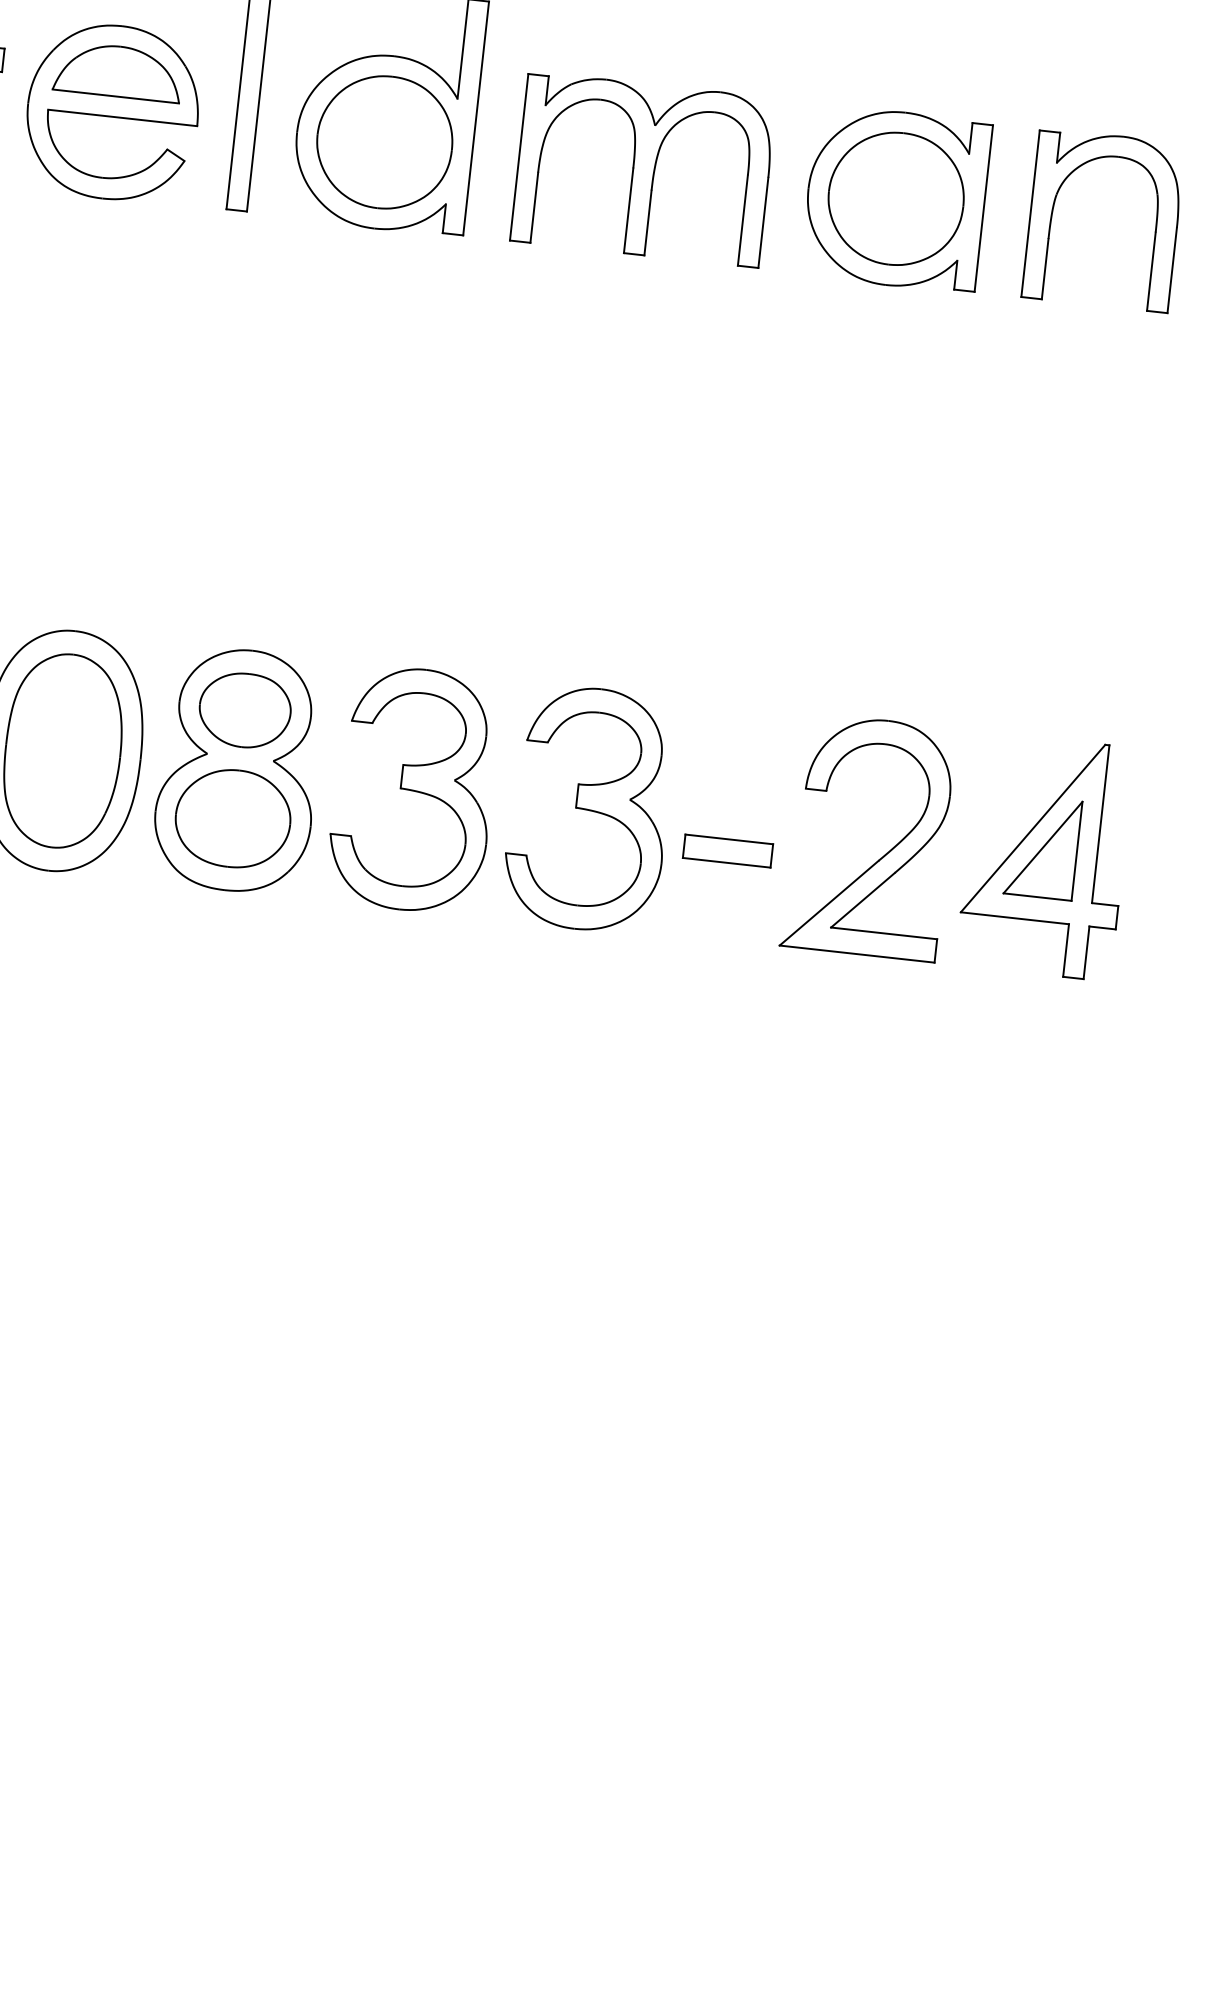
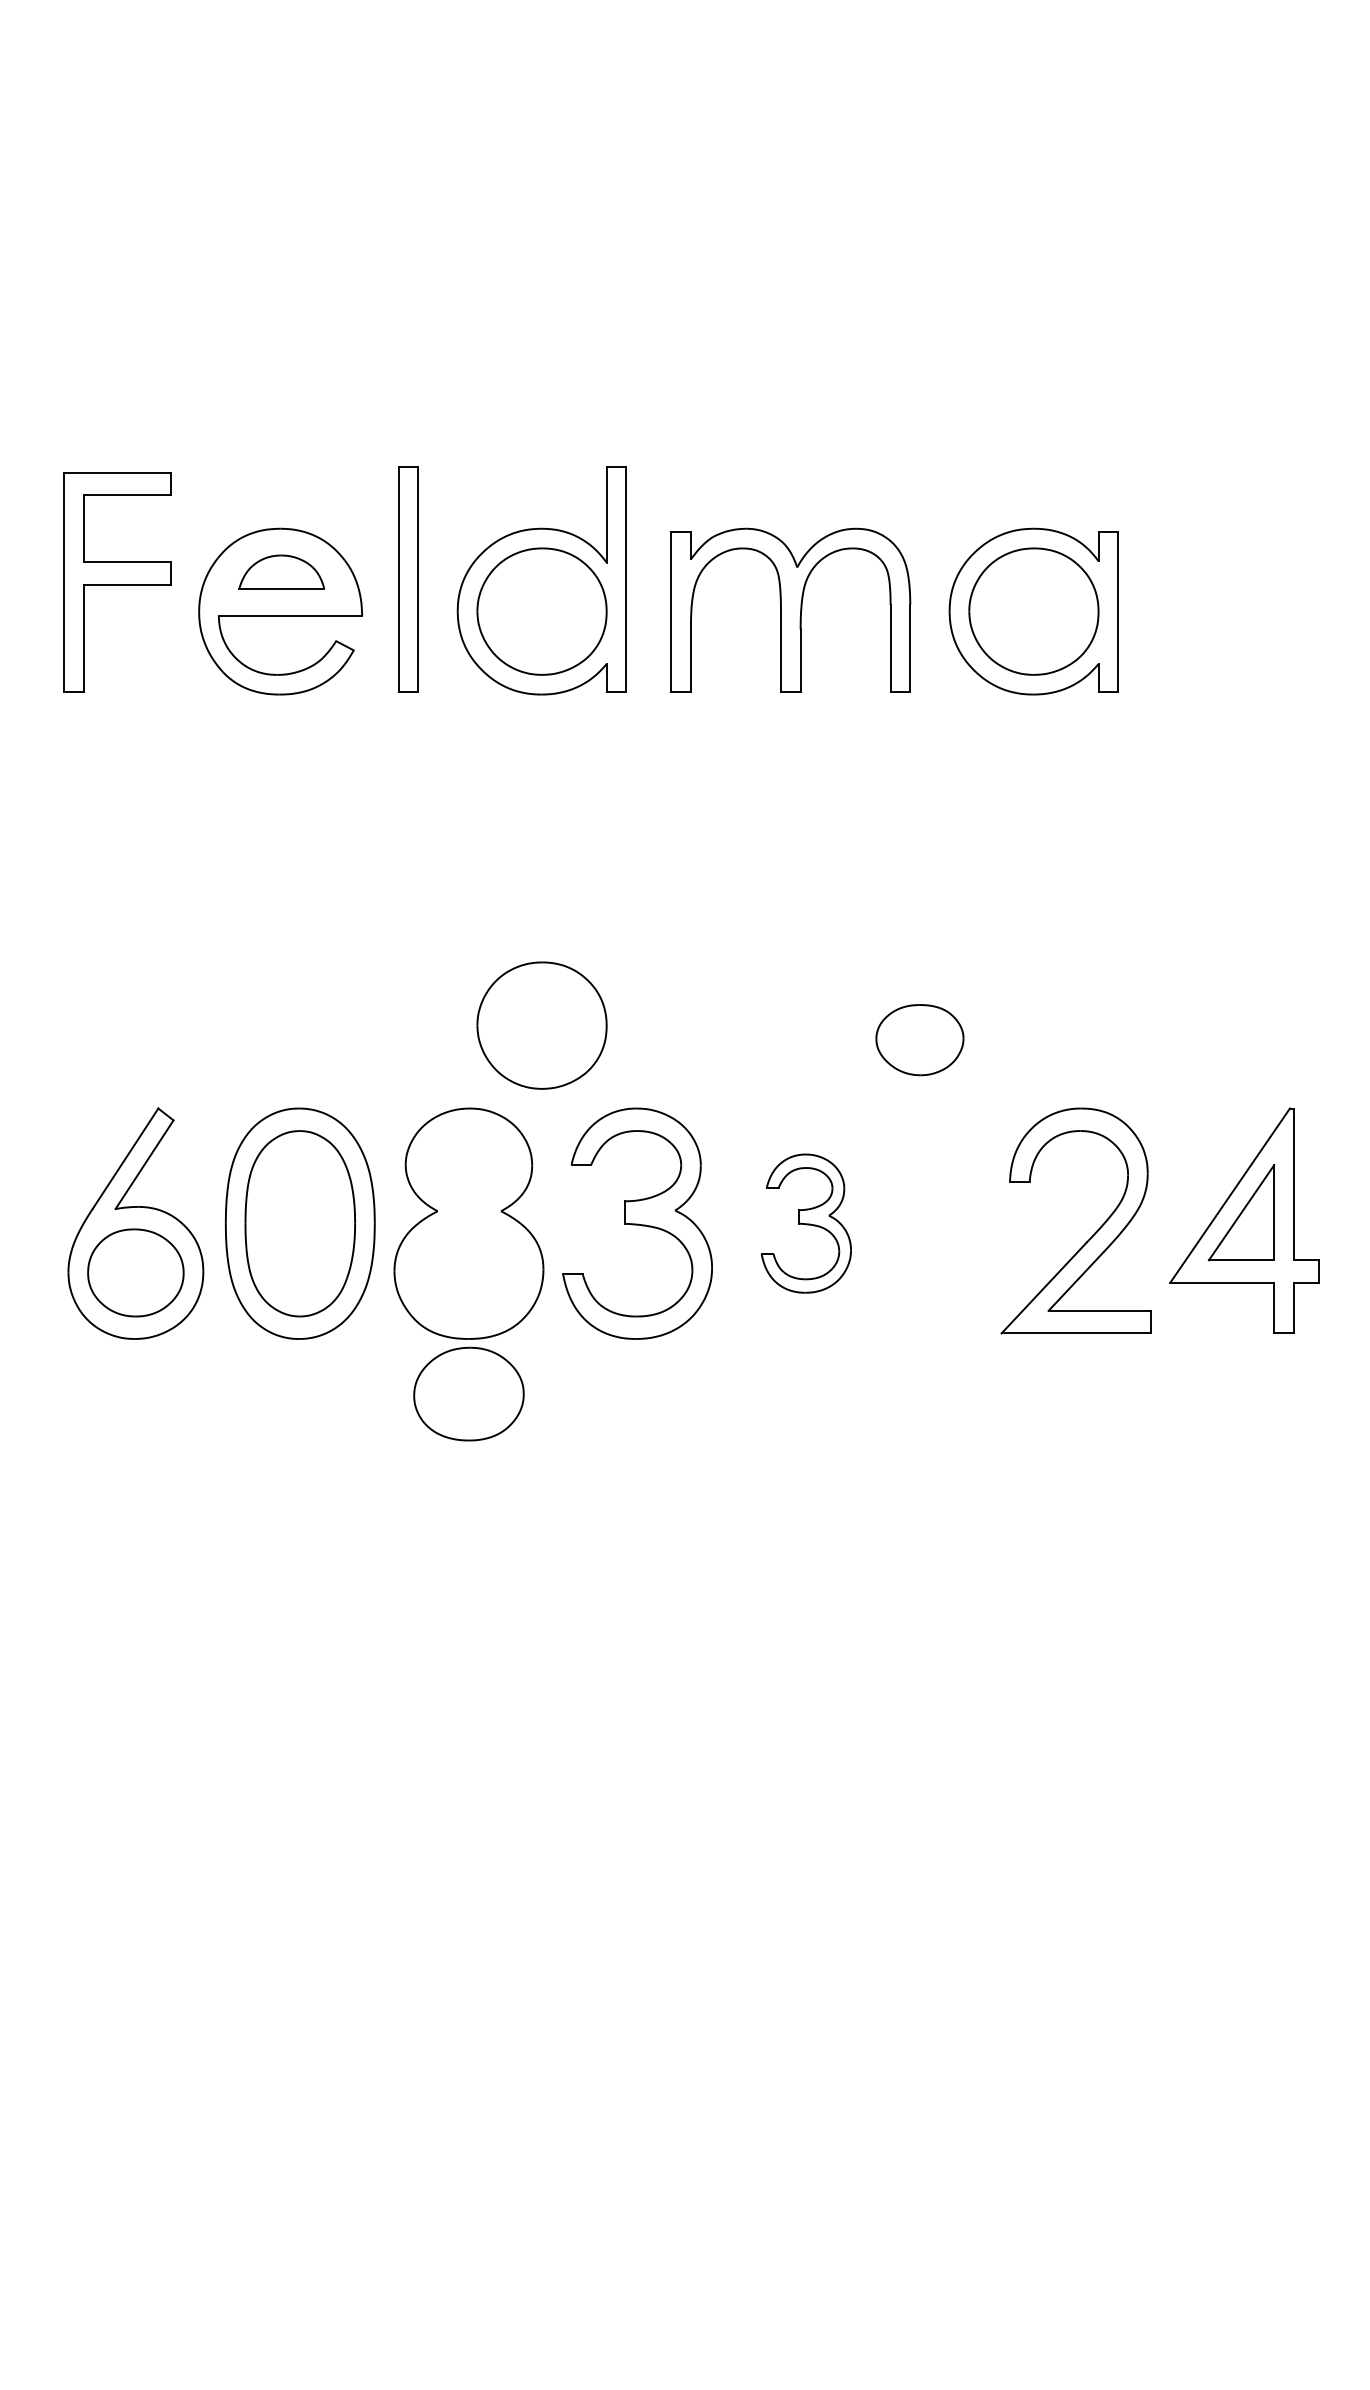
part: (118, 70) -> (281, 571), size x0.7
part: (1054, 205) -> (1185, 601), removed
part: (336, 572) -> (541, 1025), added
part: (244, 710) -> (919, 1040), moved
part: (589, 808) -> (806, 1223), size x0.6
part: (232, 817) -> (468, 1393), moved
part: (727, 850) -> (942, 1248), removed

